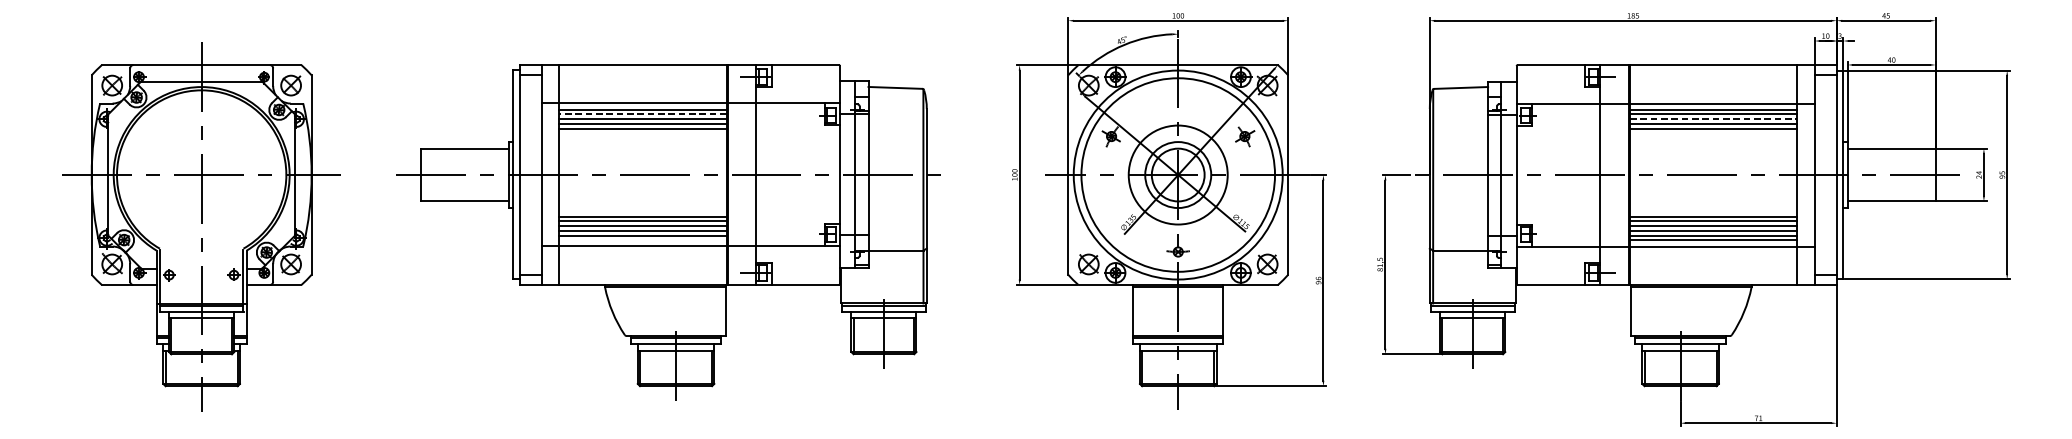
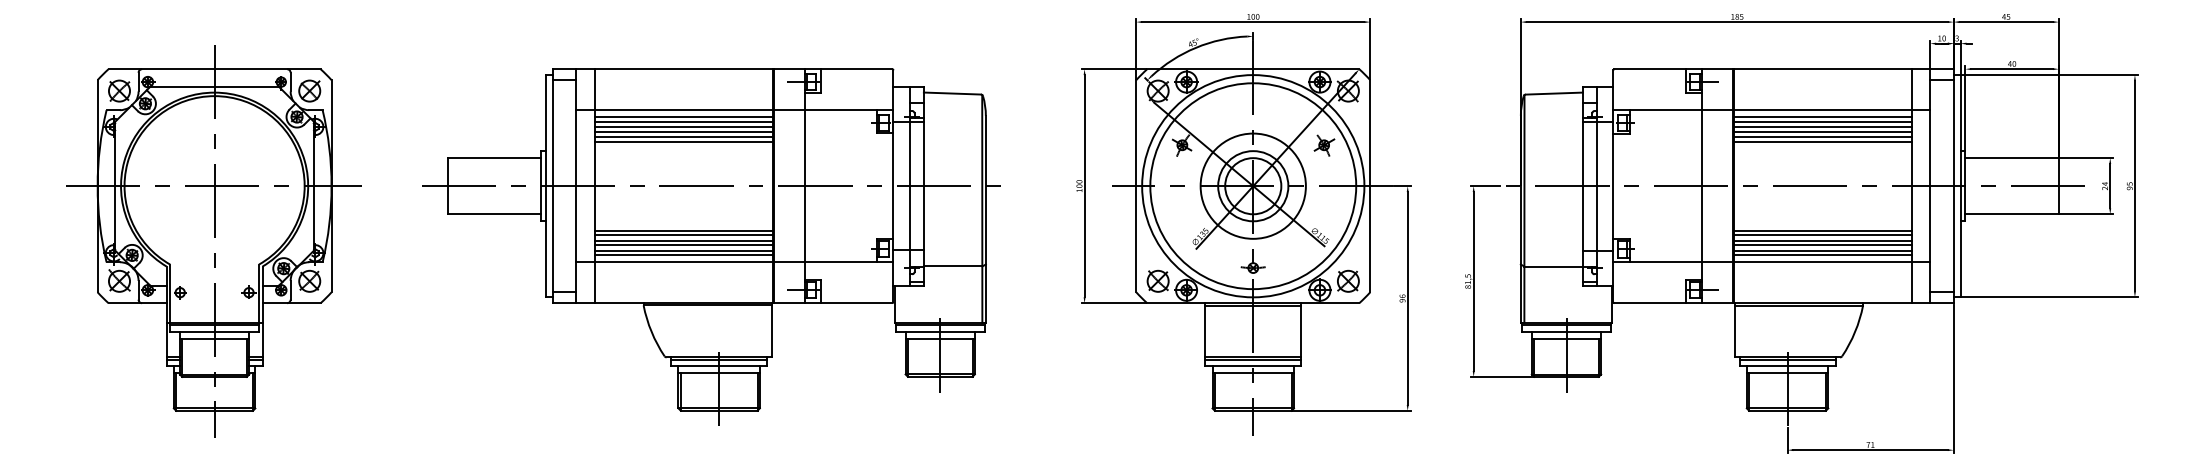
line: (643, 114) -> (684, 121), dashed -> solid
line: (1713, 119) -> (1822, 127), dashed -> solid
line: (642, 133) -> (683, 141), added
line: (1713, 133) -> (1822, 141), added
line: (642, 240) -> (683, 255), added

